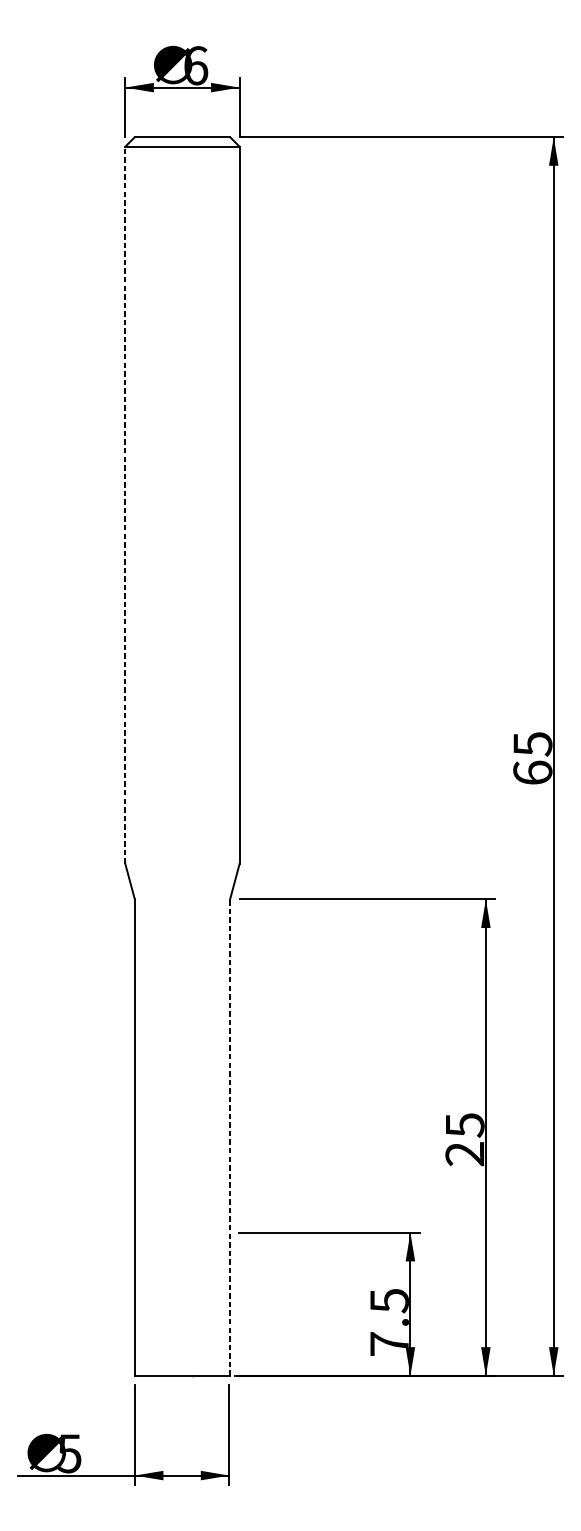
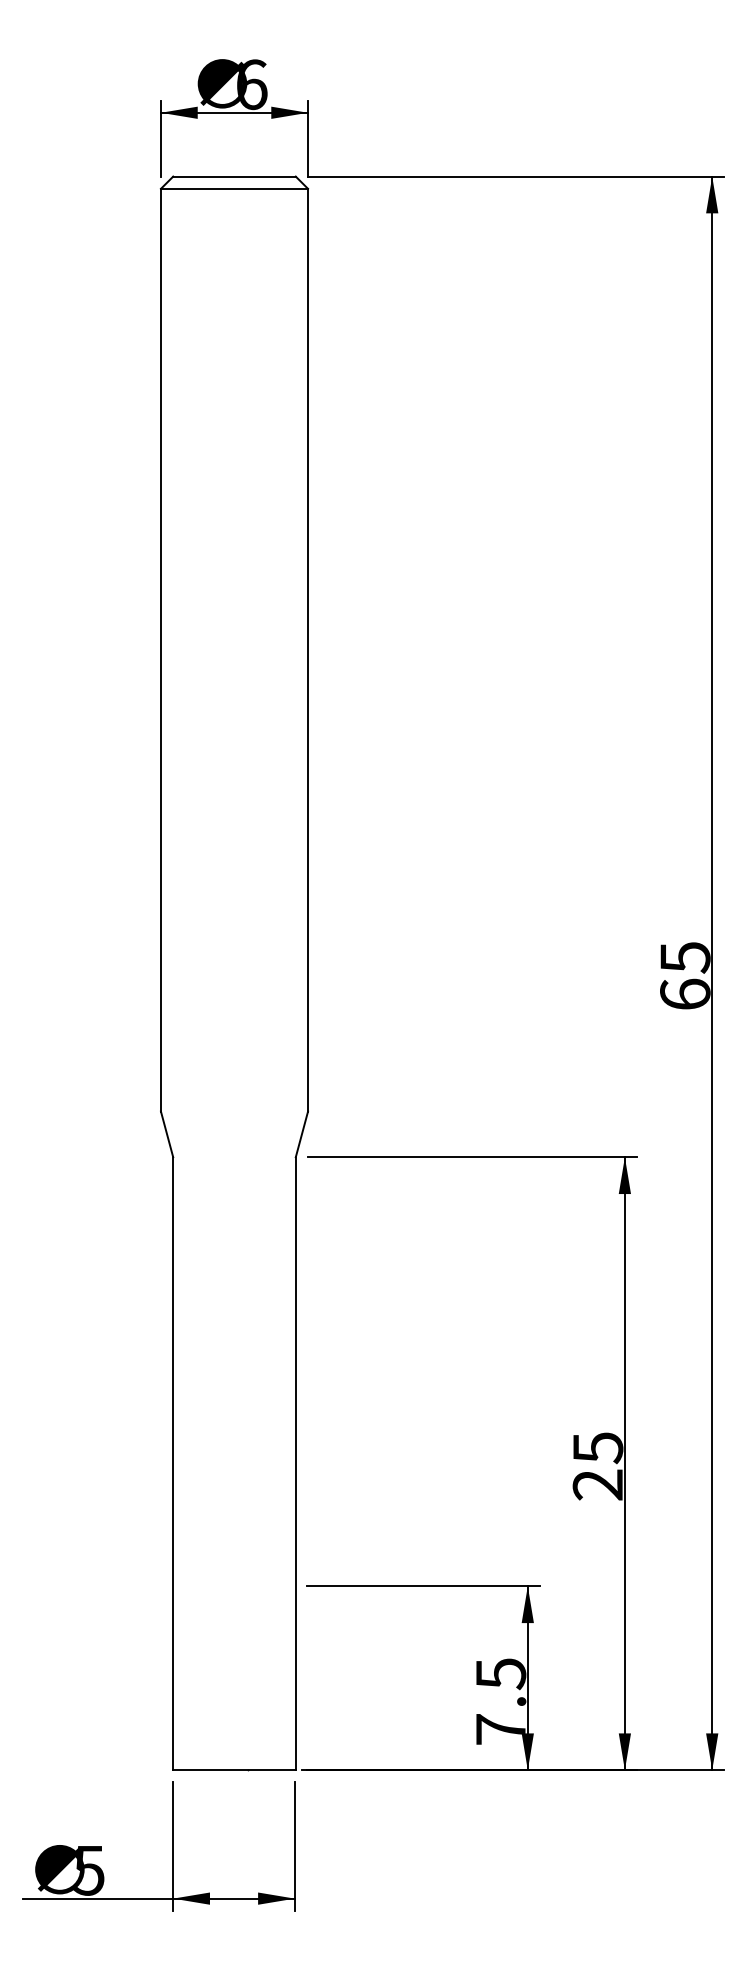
line: (124, 504) -> (160, 649), dashed -> solid
line: (229, 1137) -> (295, 1463), dashed -> solid

